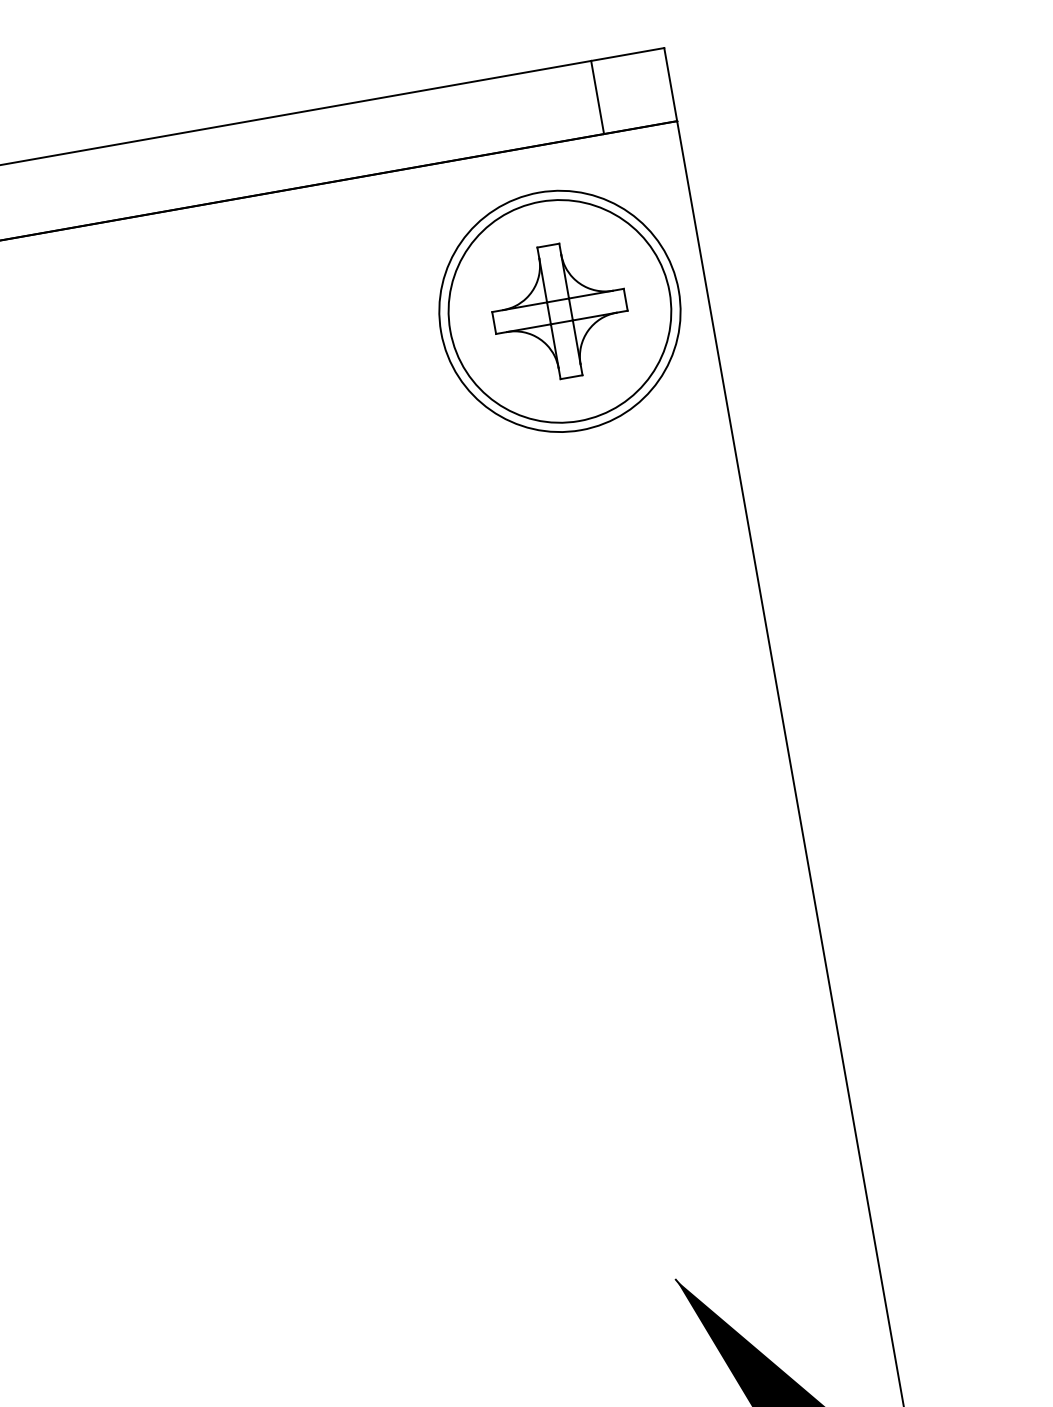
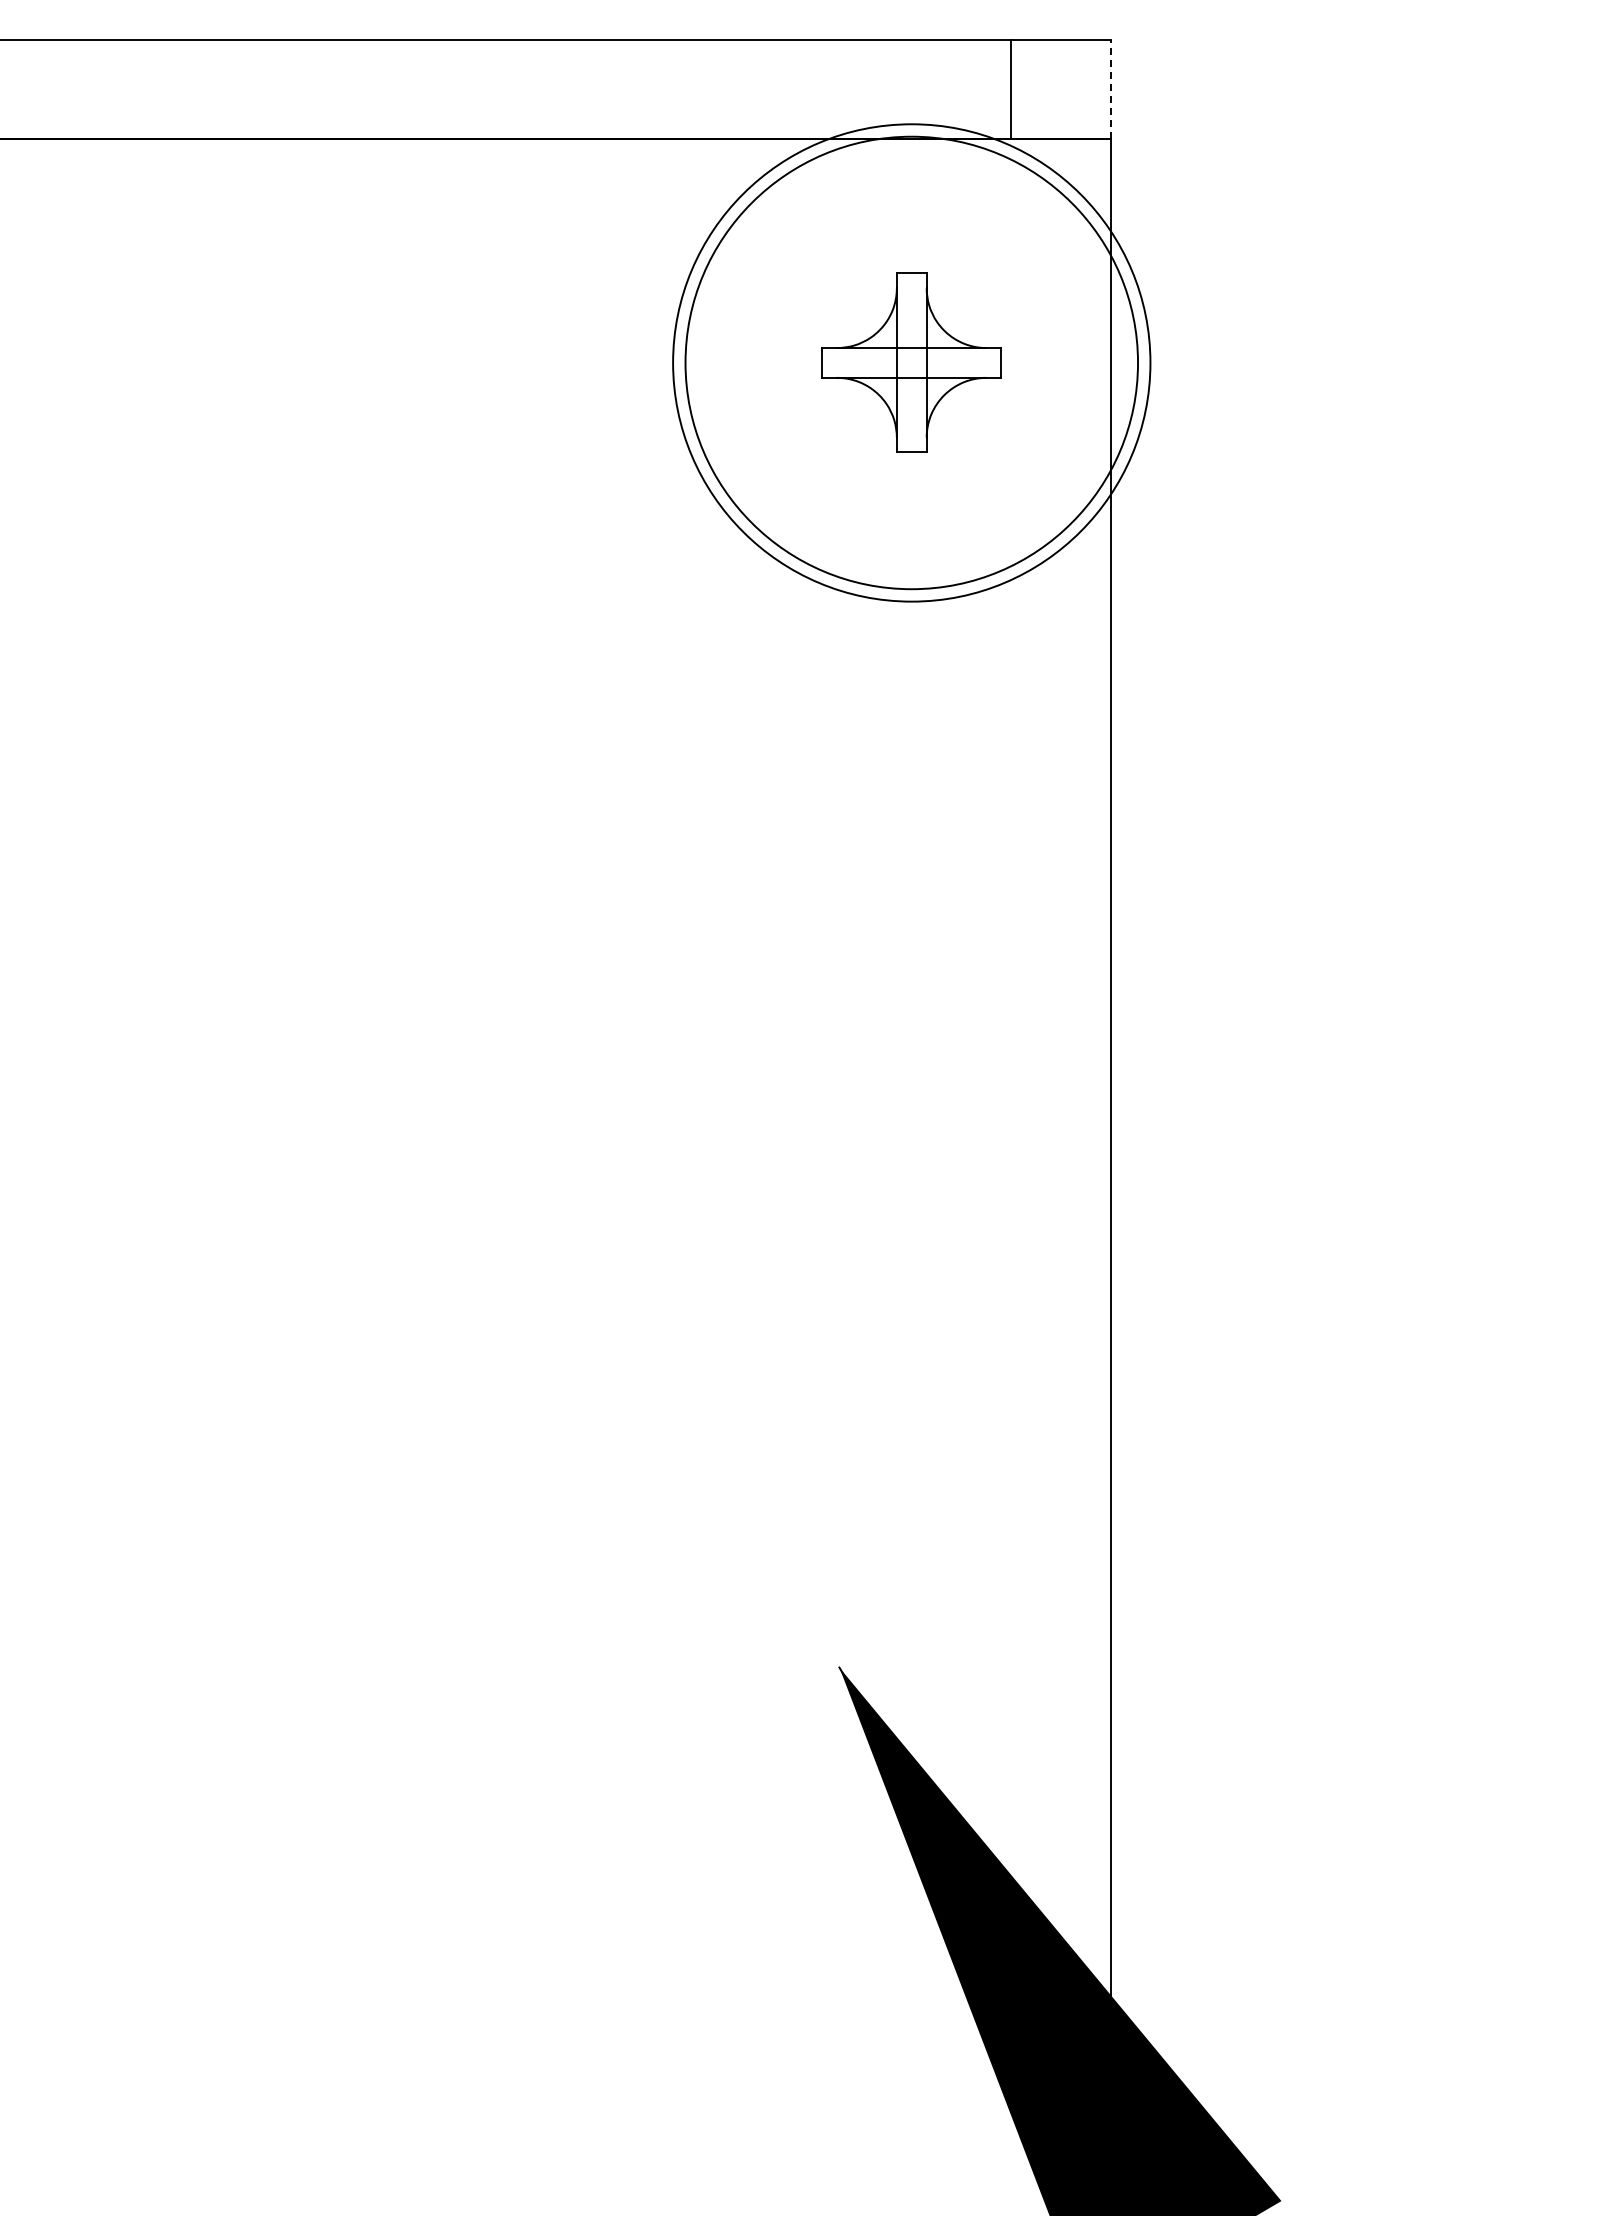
line: (670, 84) -> (1110, 89), solid -> dashed
circle: (559, 311) -> (911, 362), size x1.4
circle: (559, 311) -> (911, 362), size x1.6

